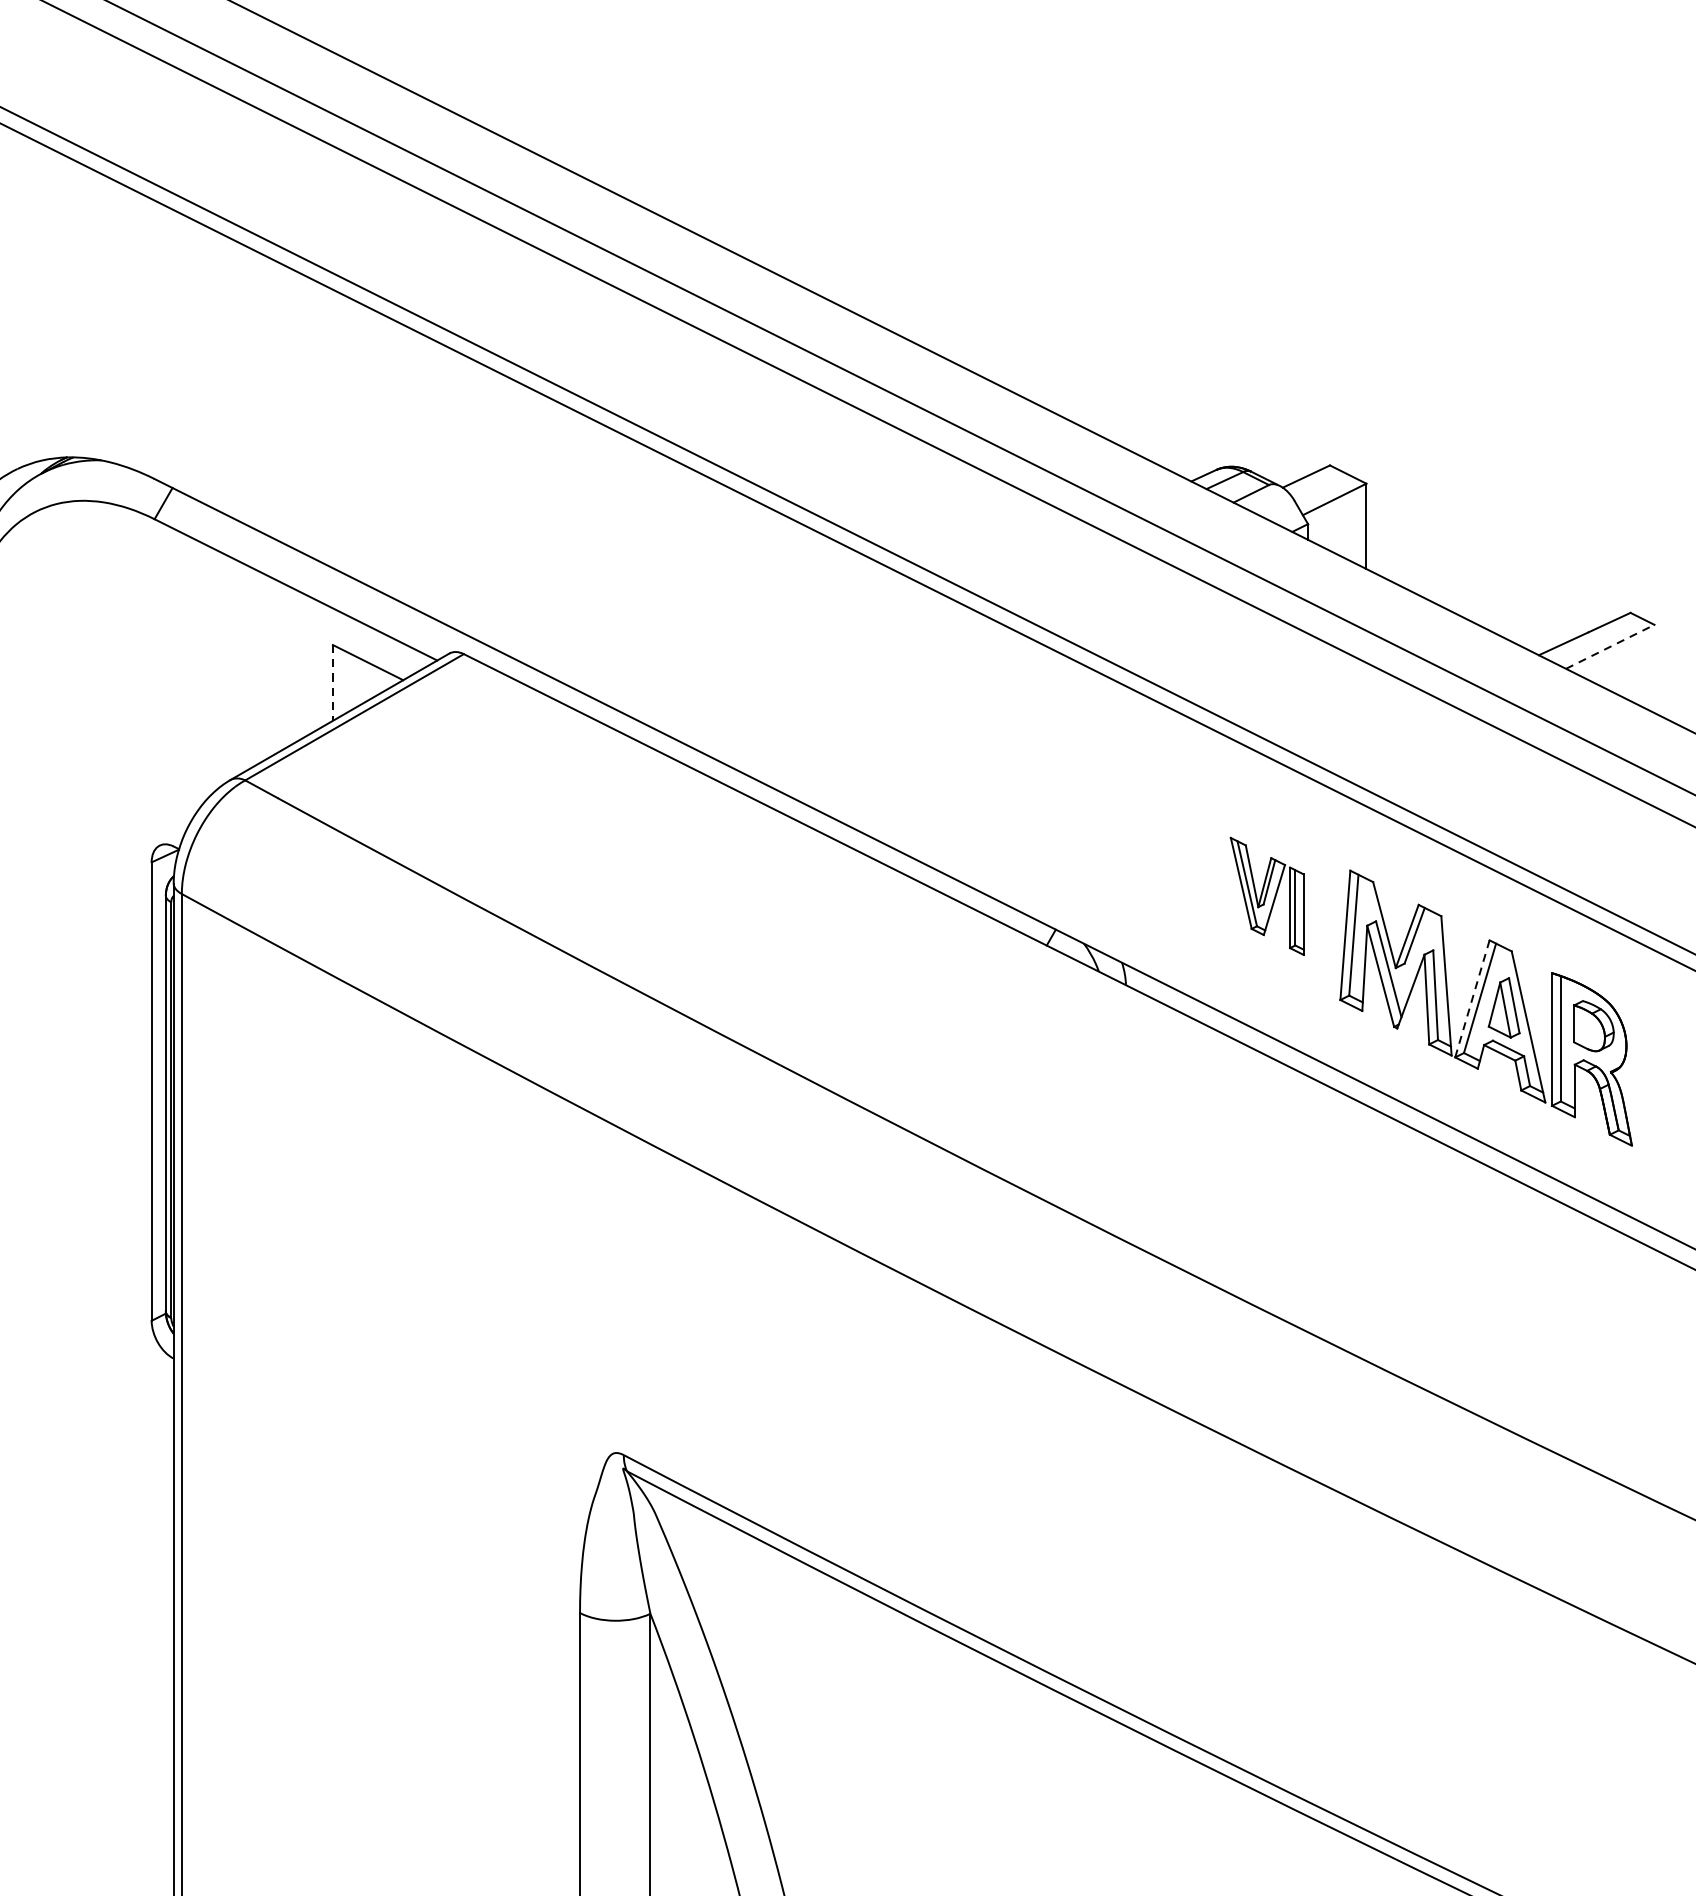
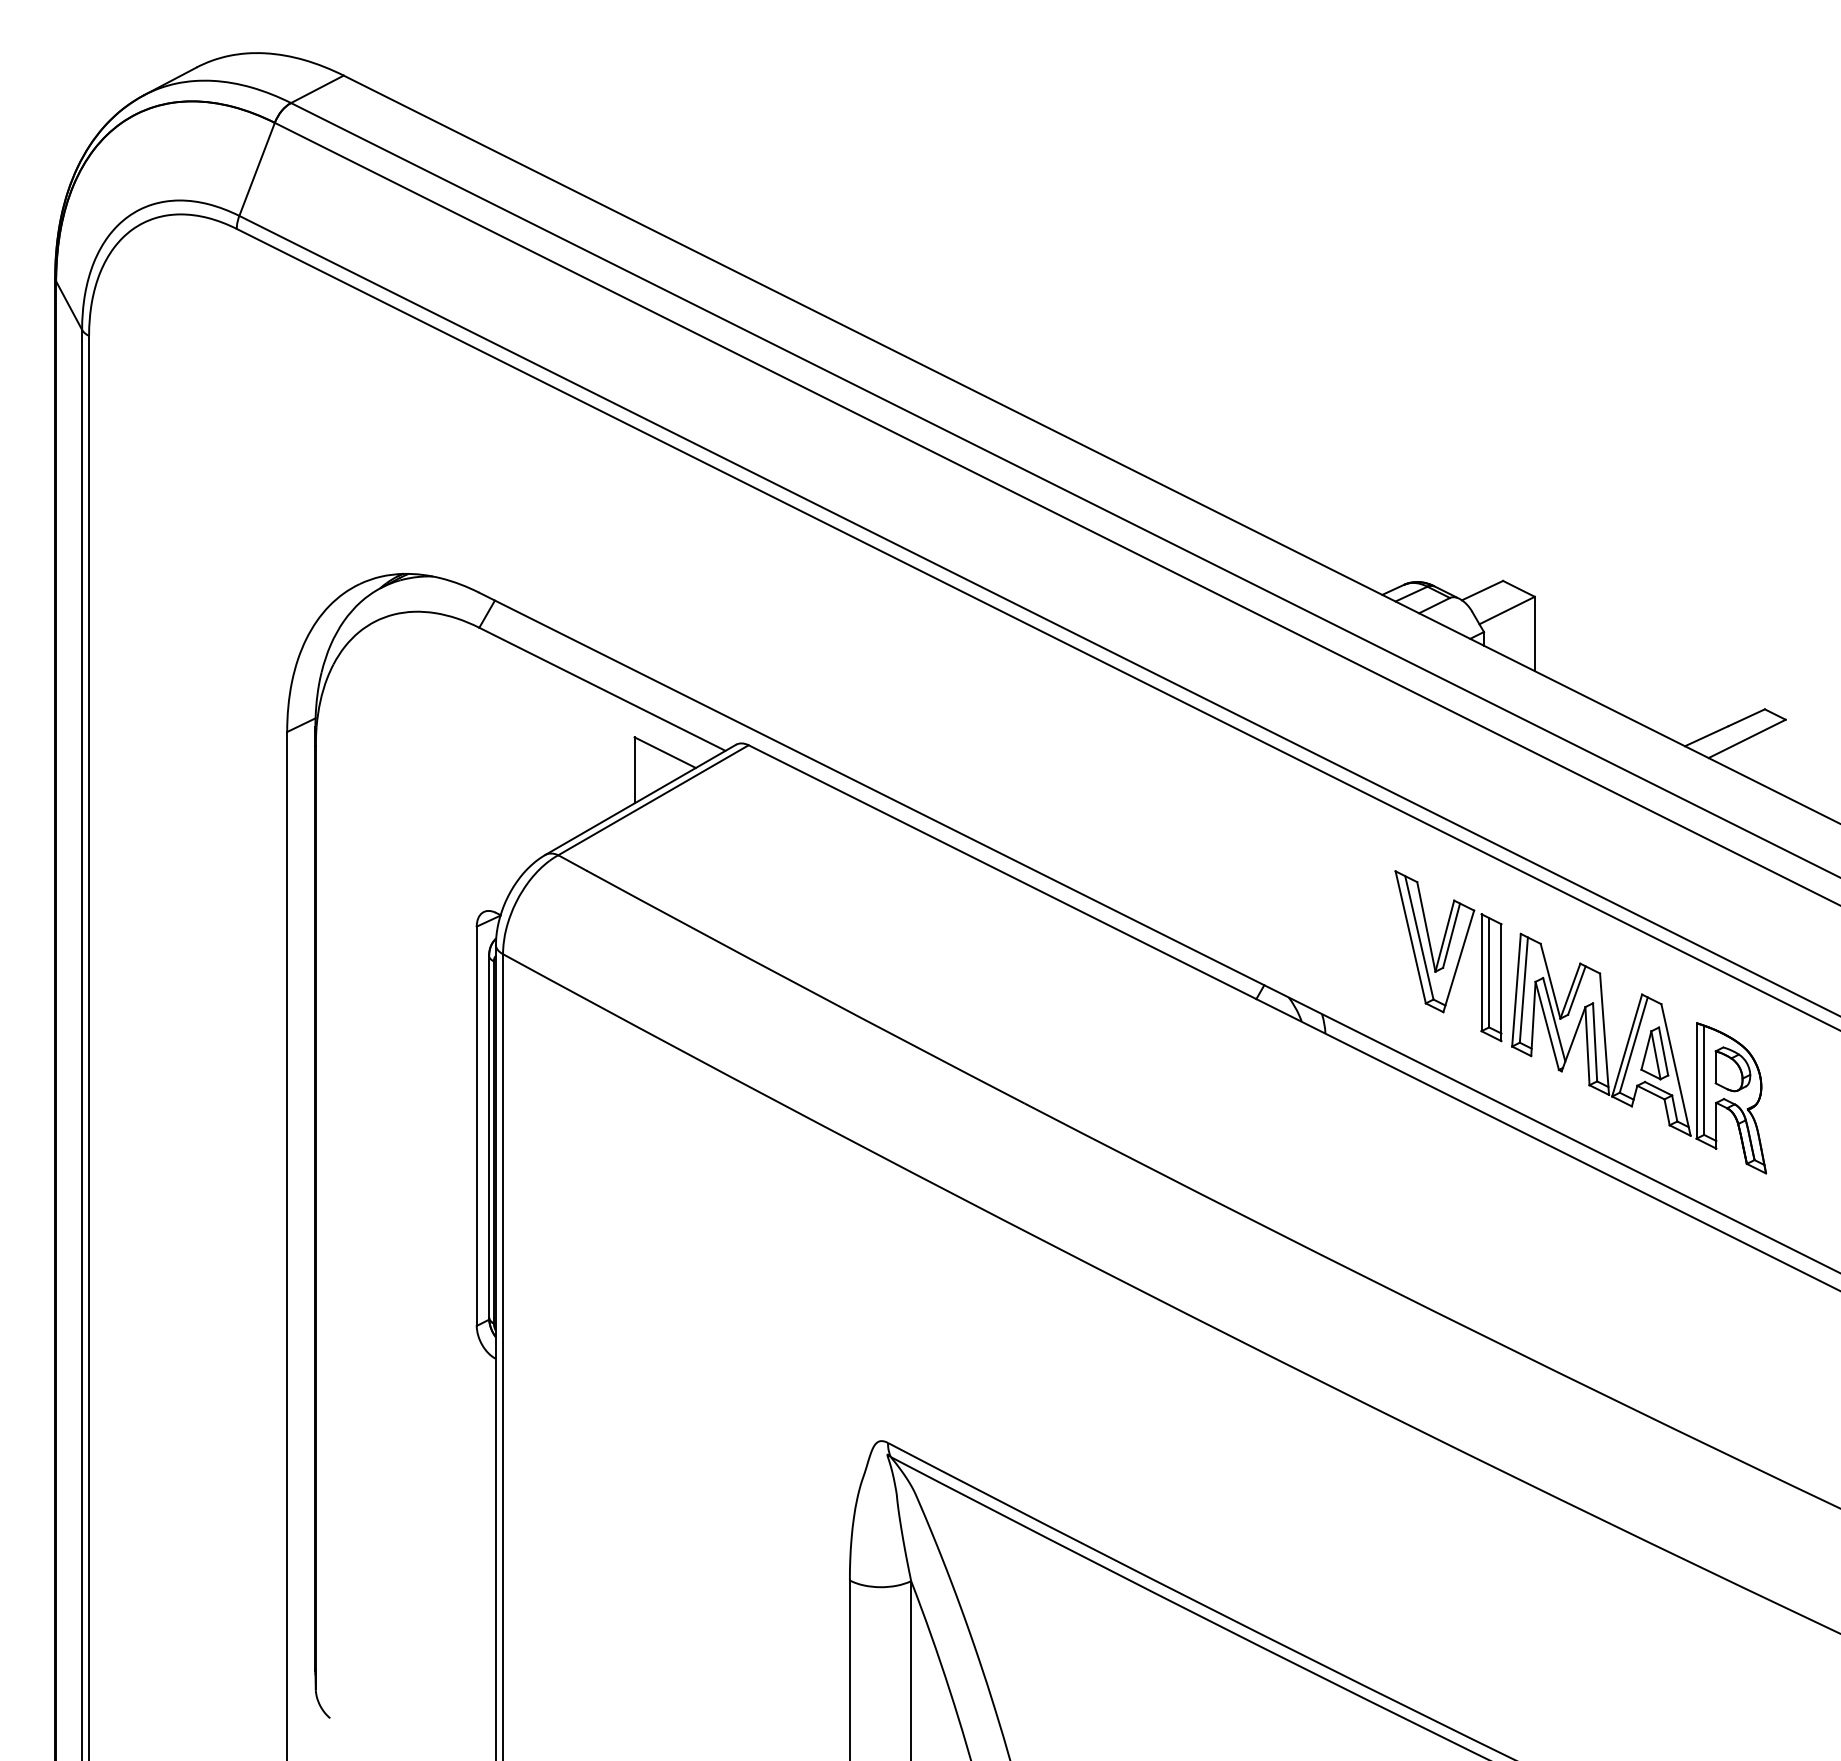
line: (1610, 646) -> (1747, 738), dashed -> solid
line: (332, 683) -> (634, 770), dashed -> solid
part: (1267, 896) -> (1448, 956), size x1.67
line: (1471, 999) -> (1626, 1046), dashed -> solid

